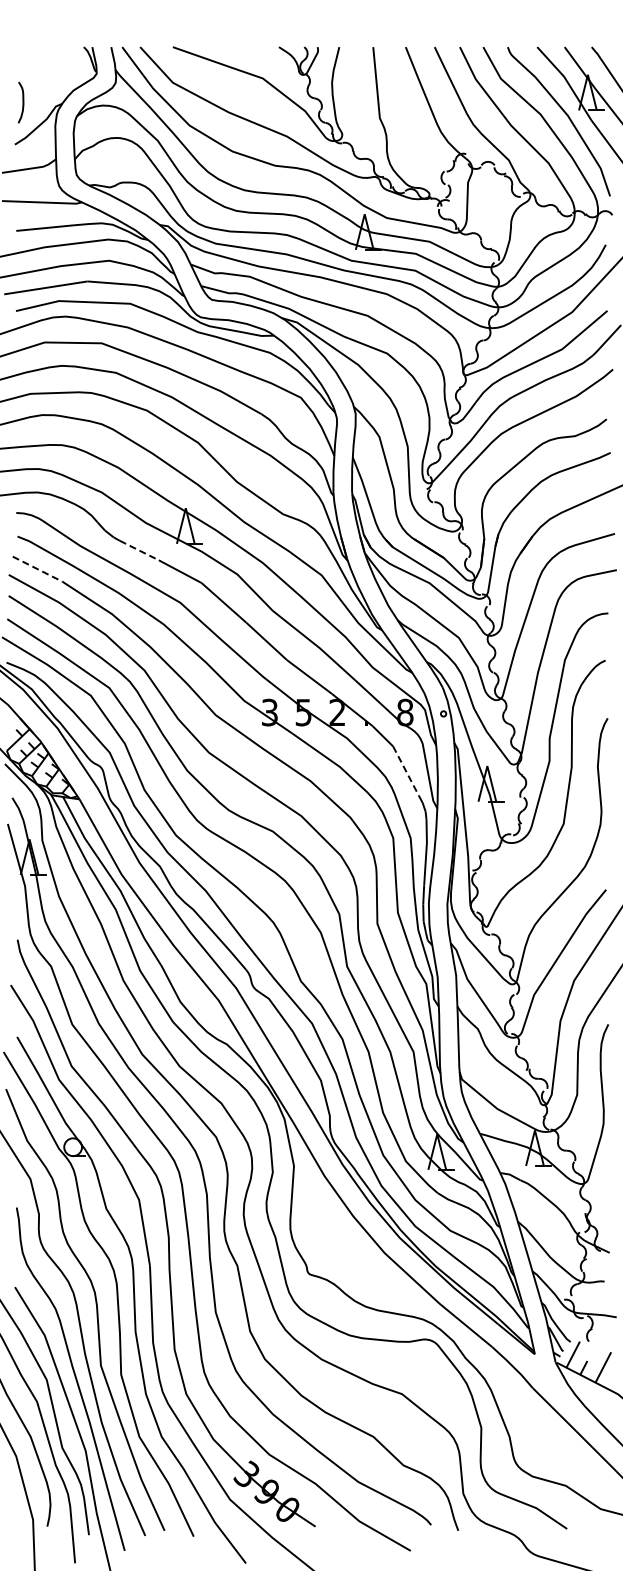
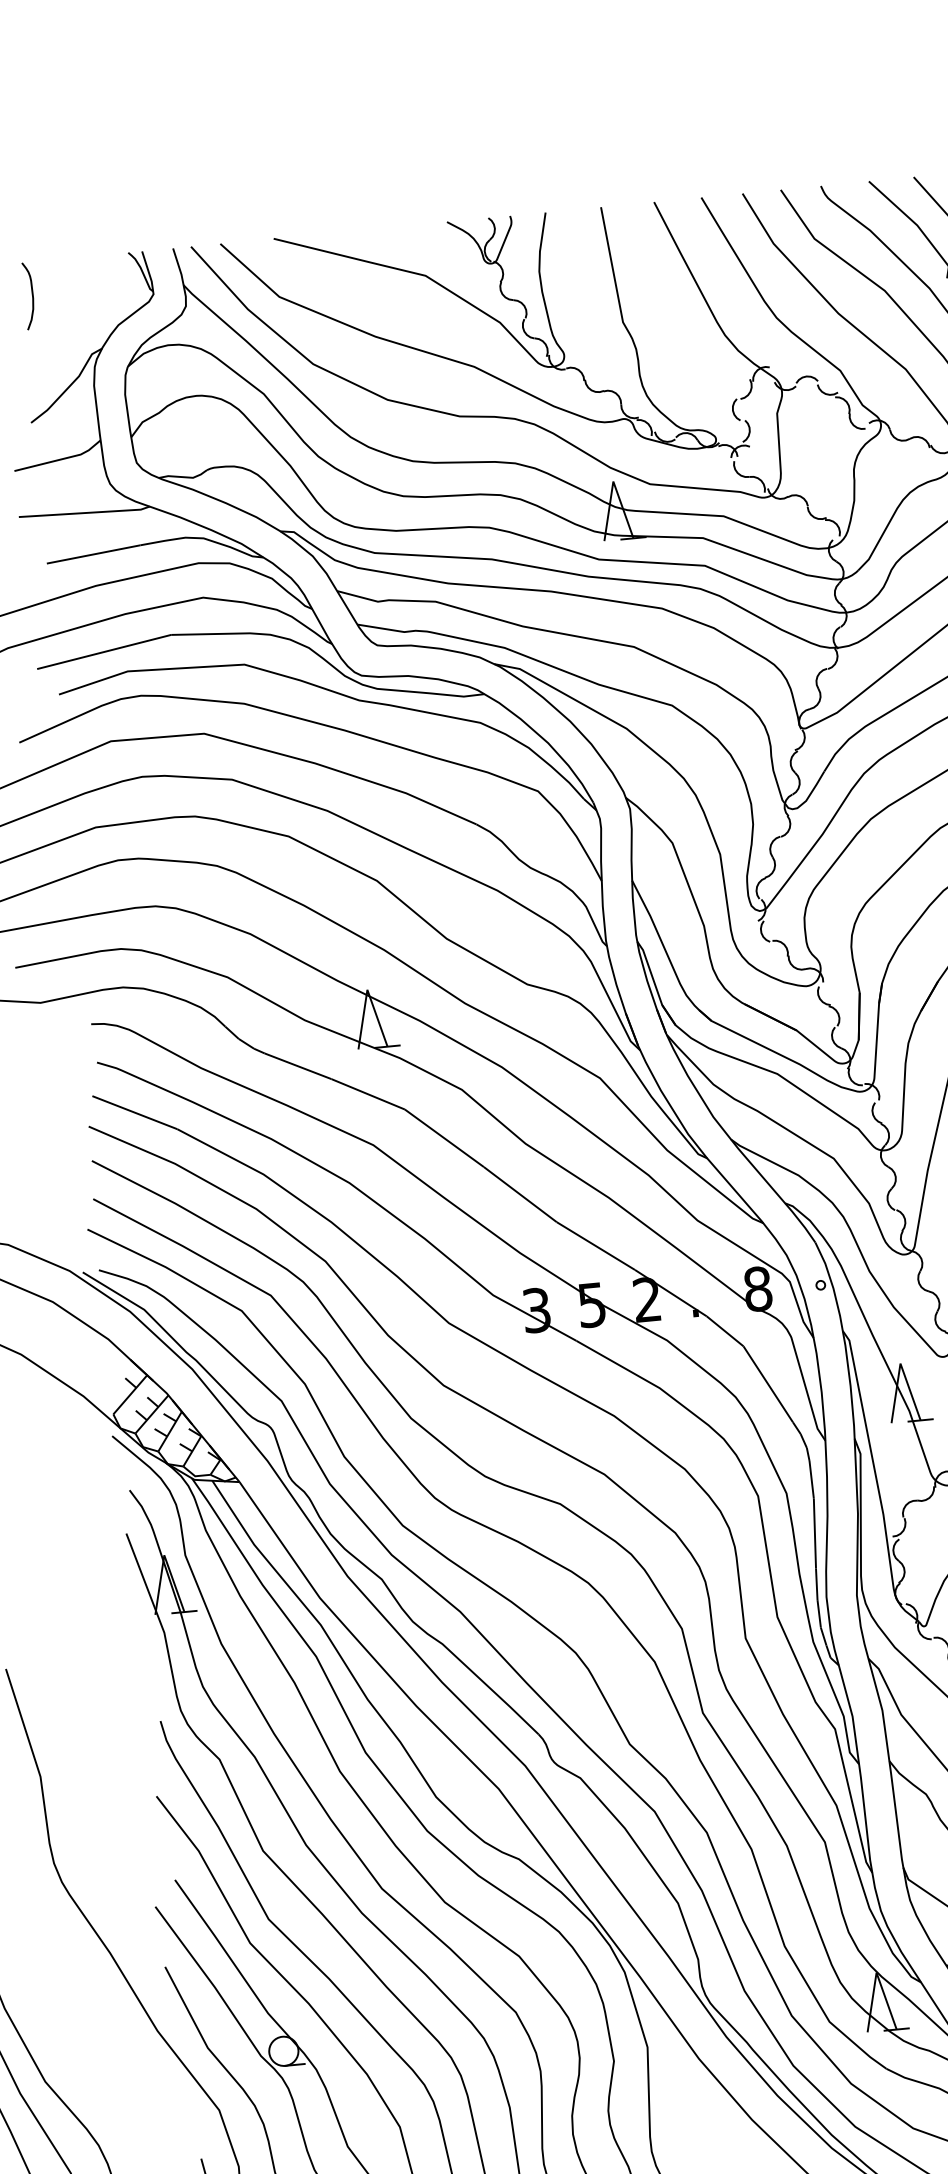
curve: (22, 102) -> (31, 295), moved
line: (139, 550) -> (298, 1066), dashed -> solid
line: (37, 569) -> (134, 1113), dashed -> solid
line: (405, 770) -> (767, 1383), dashed -> solid

